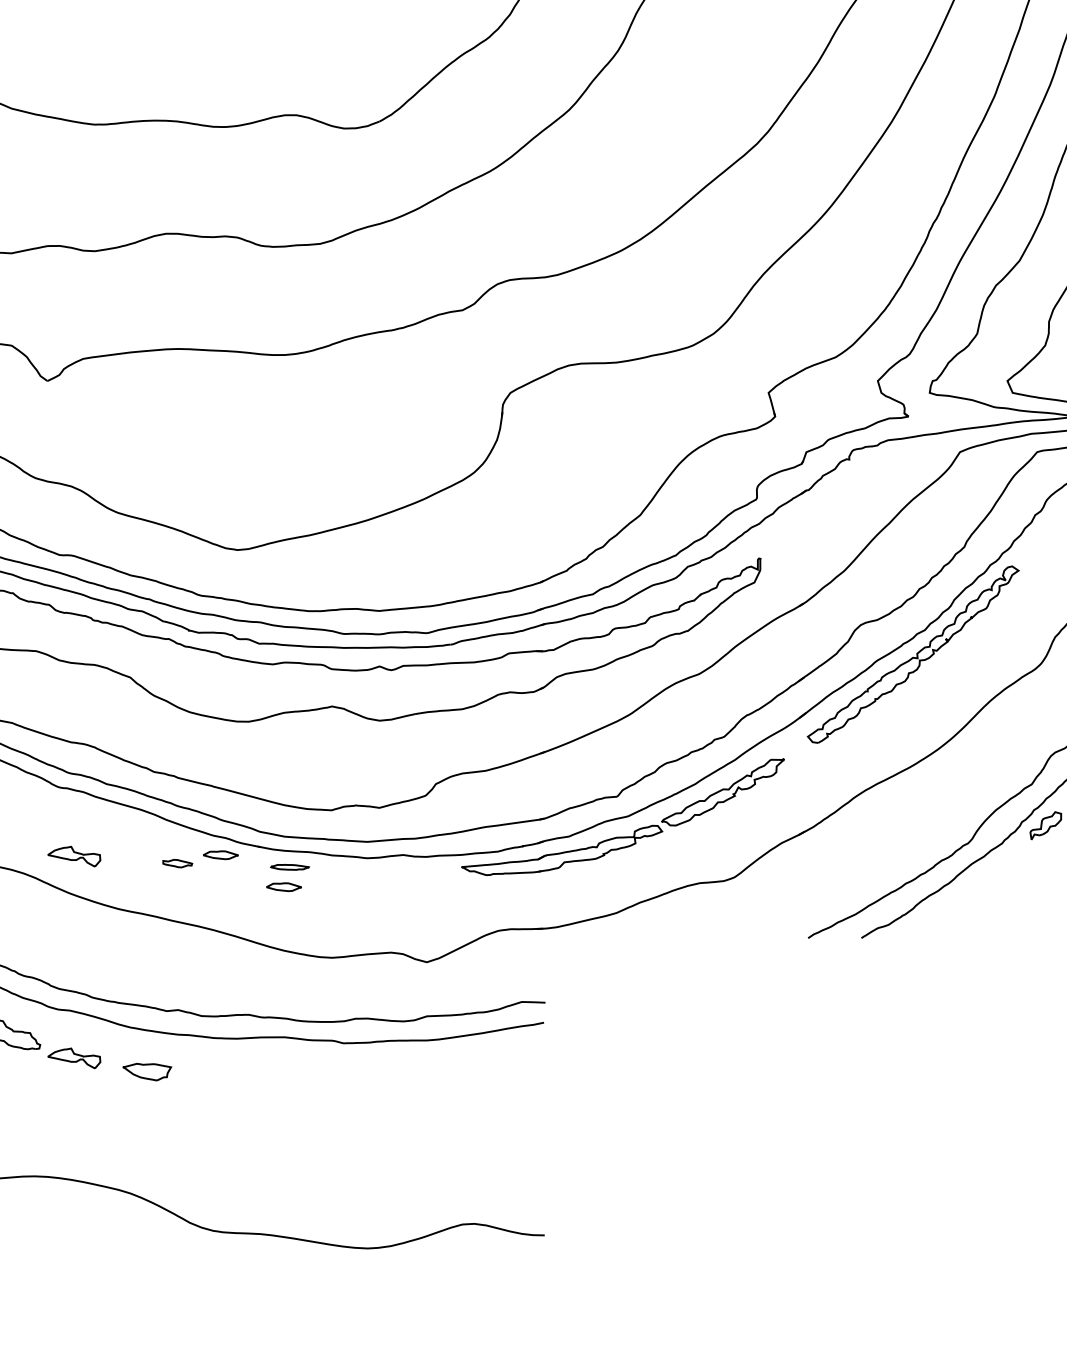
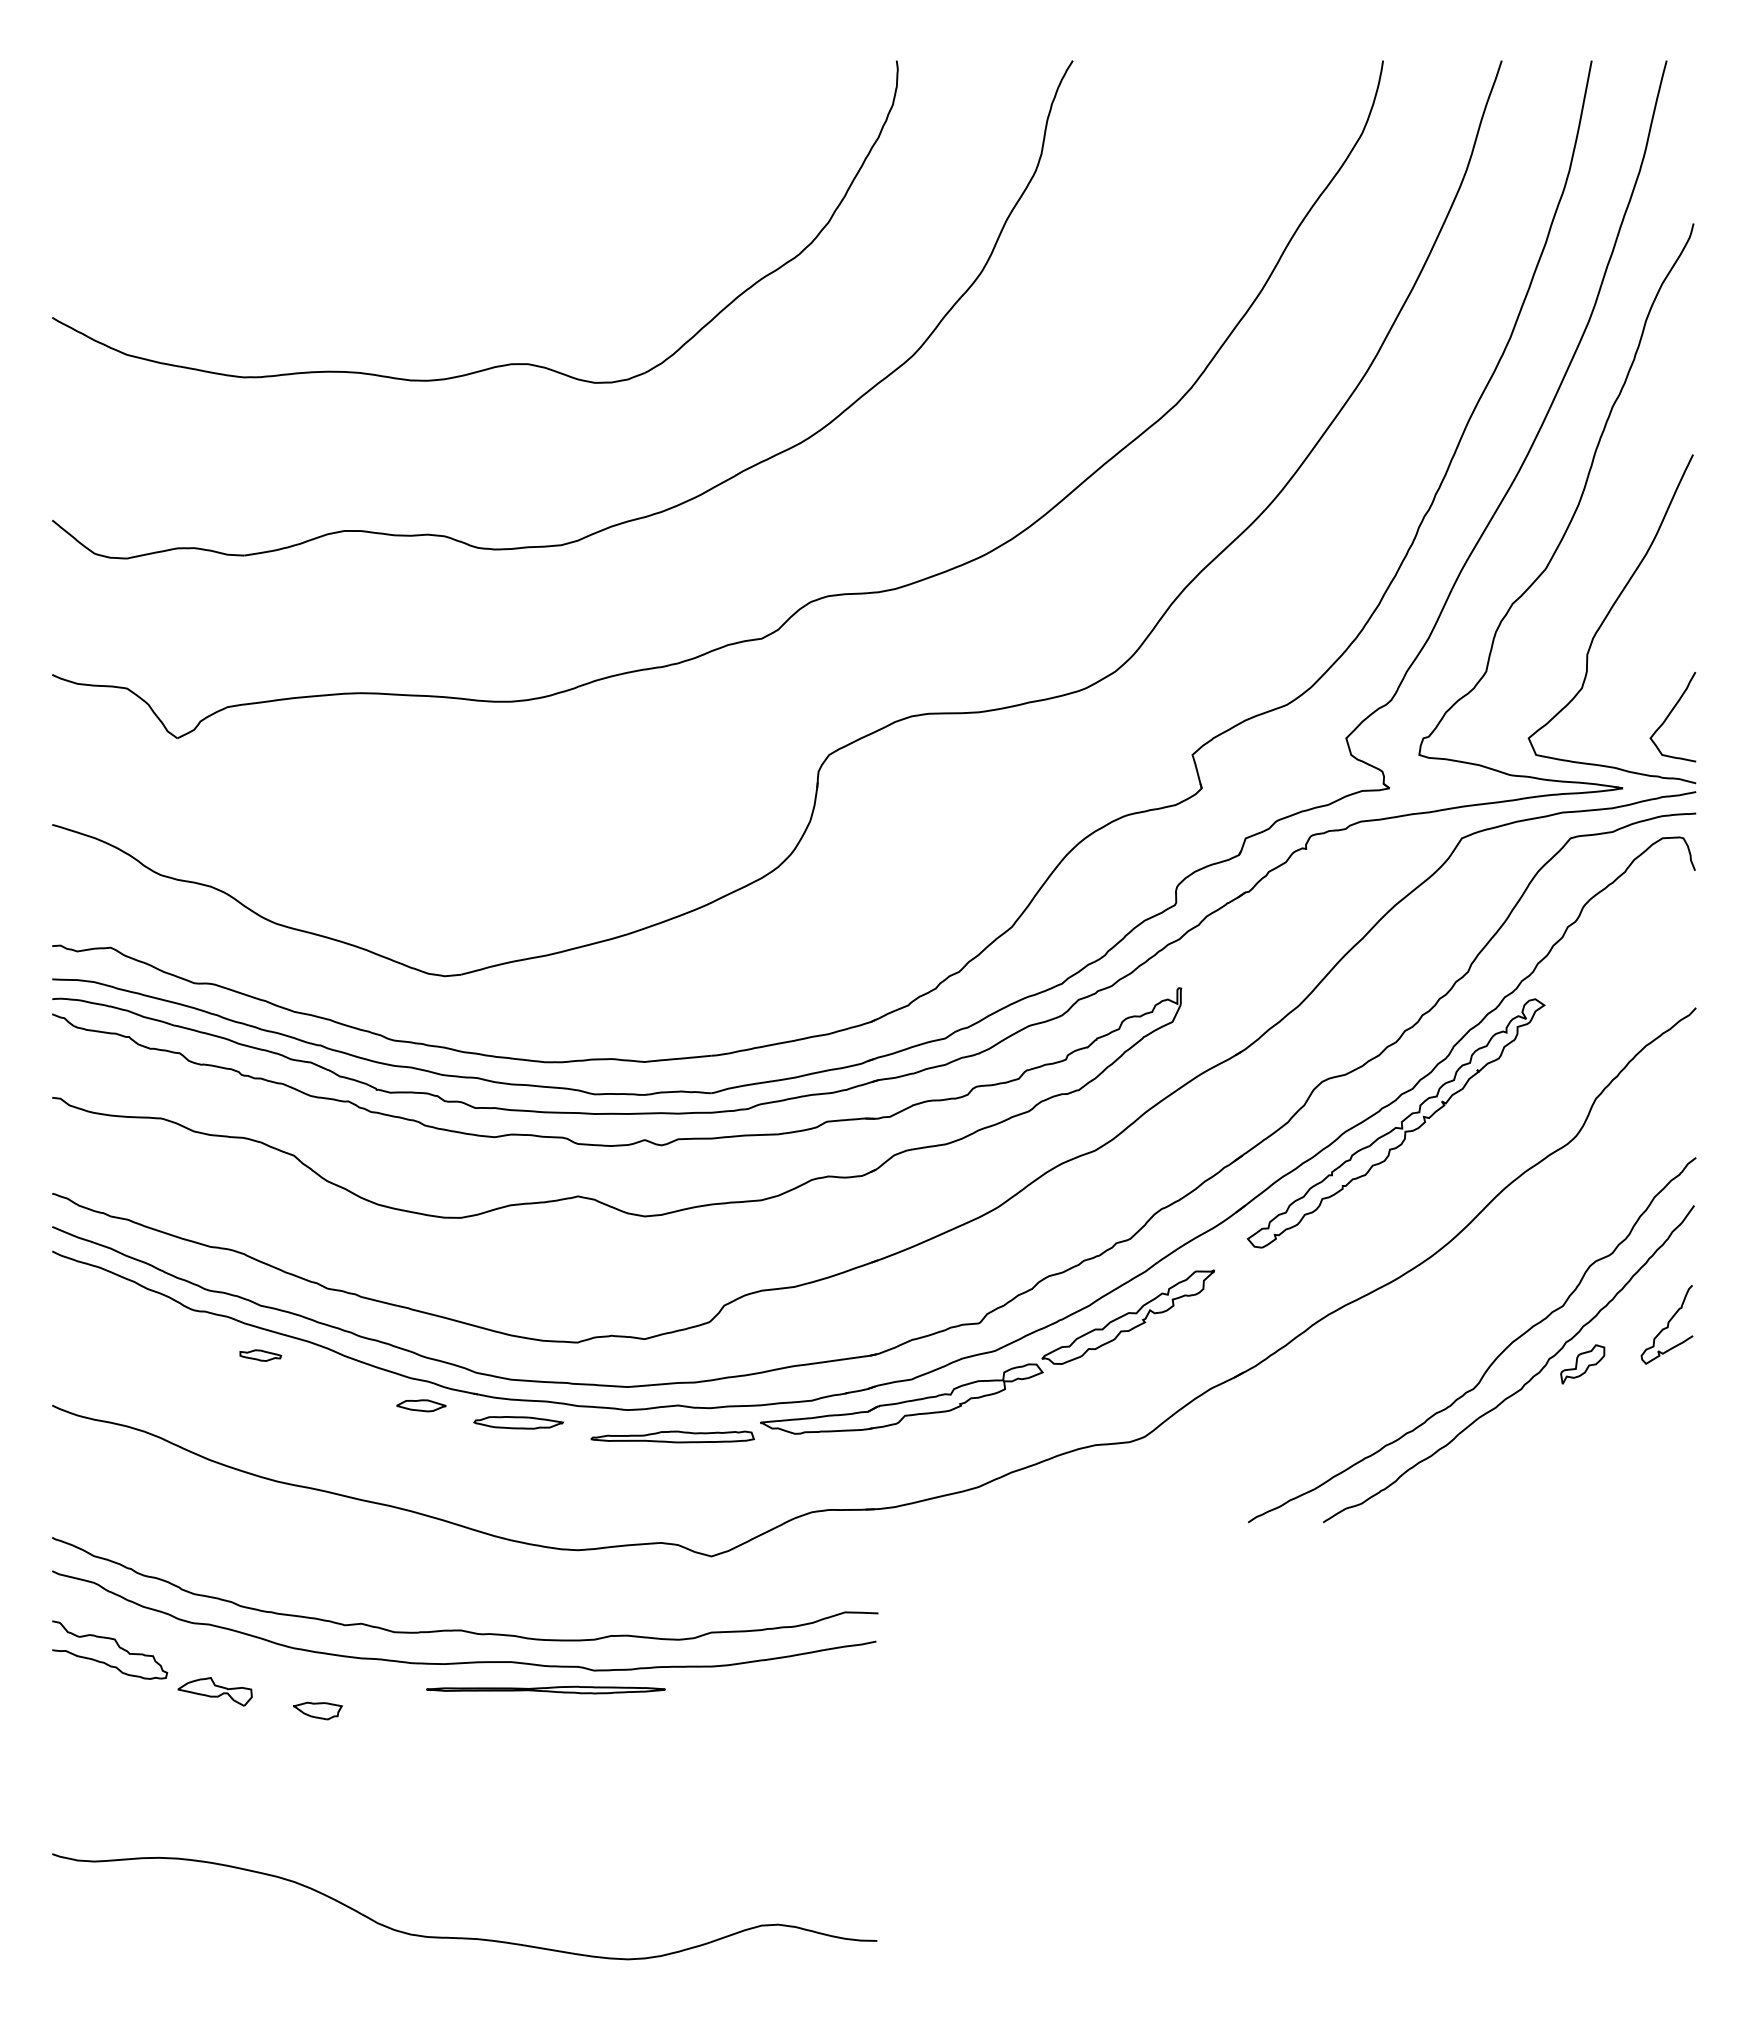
part: (73, 856) -> (214, 1407), removed
part: (177, 863) -> (260, 1355), moved
part: (289, 867) -> (518, 1422), size x1.67
part: (399, 877) -> (672, 1436), added
part: (284, 886) -> (510, 1450), removed
part: (308, 1056) -> (545, 1689), added
part: (147, 1071) -> (317, 1710), size x0.71

